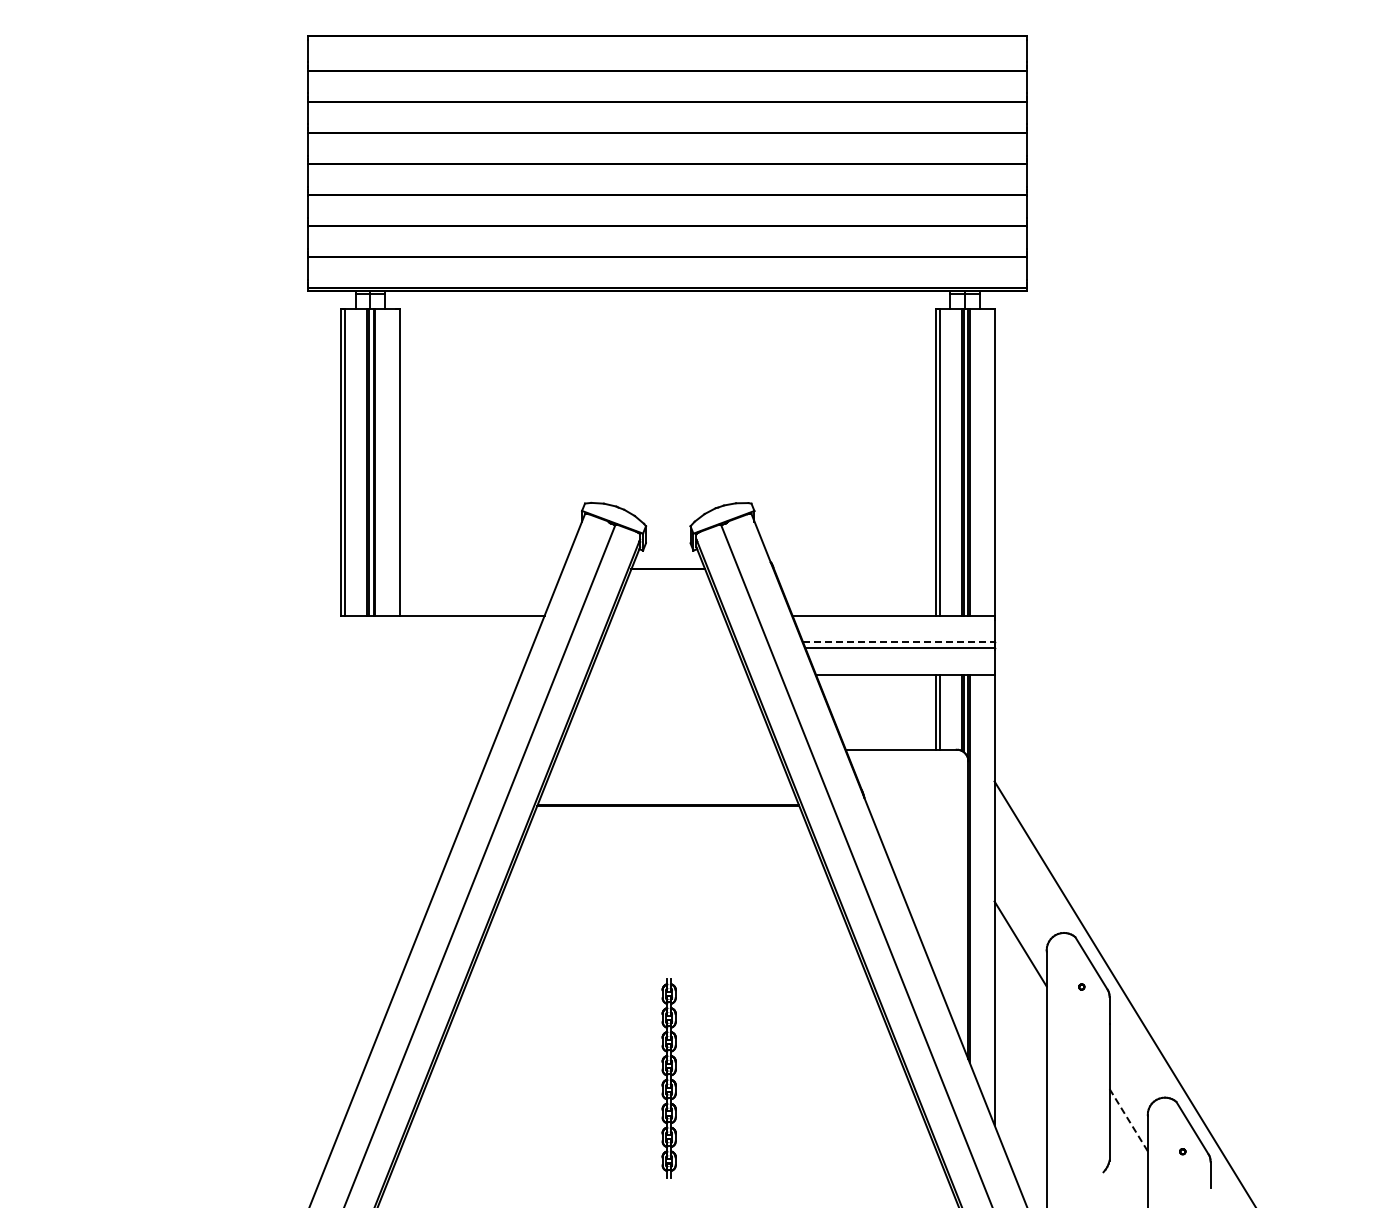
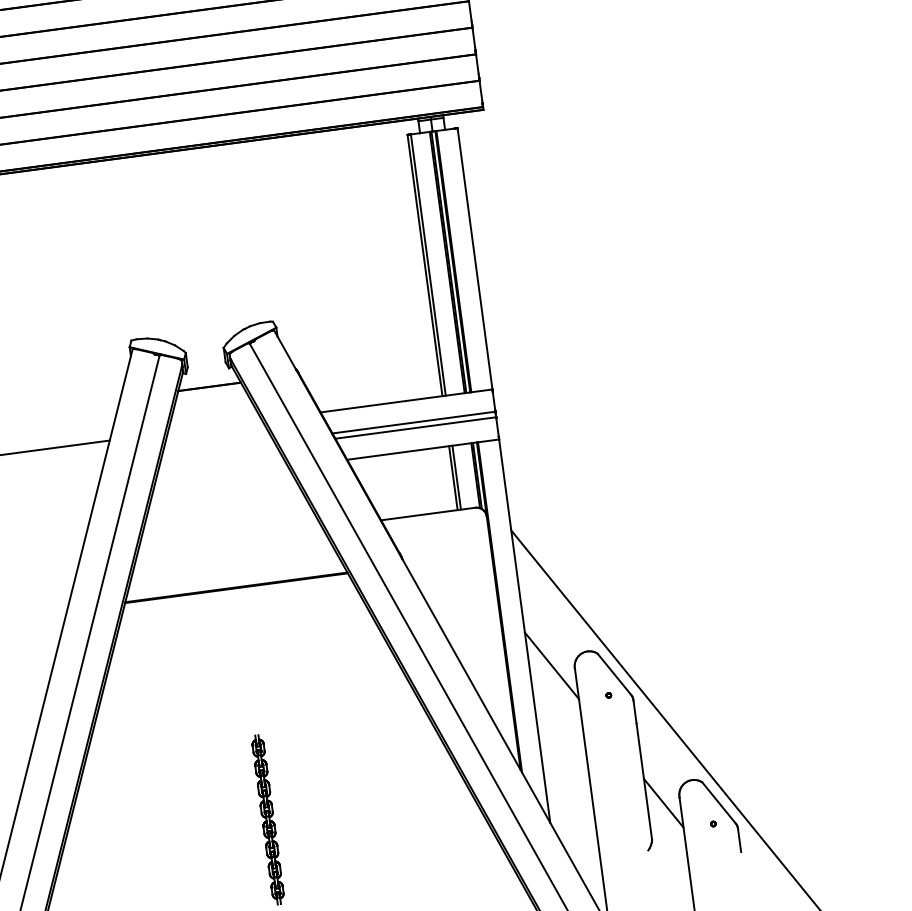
line: (898, 641) -> (413, 422), dashed -> solid
line: (1128, 1120) -> (663, 803), dashed -> solid

